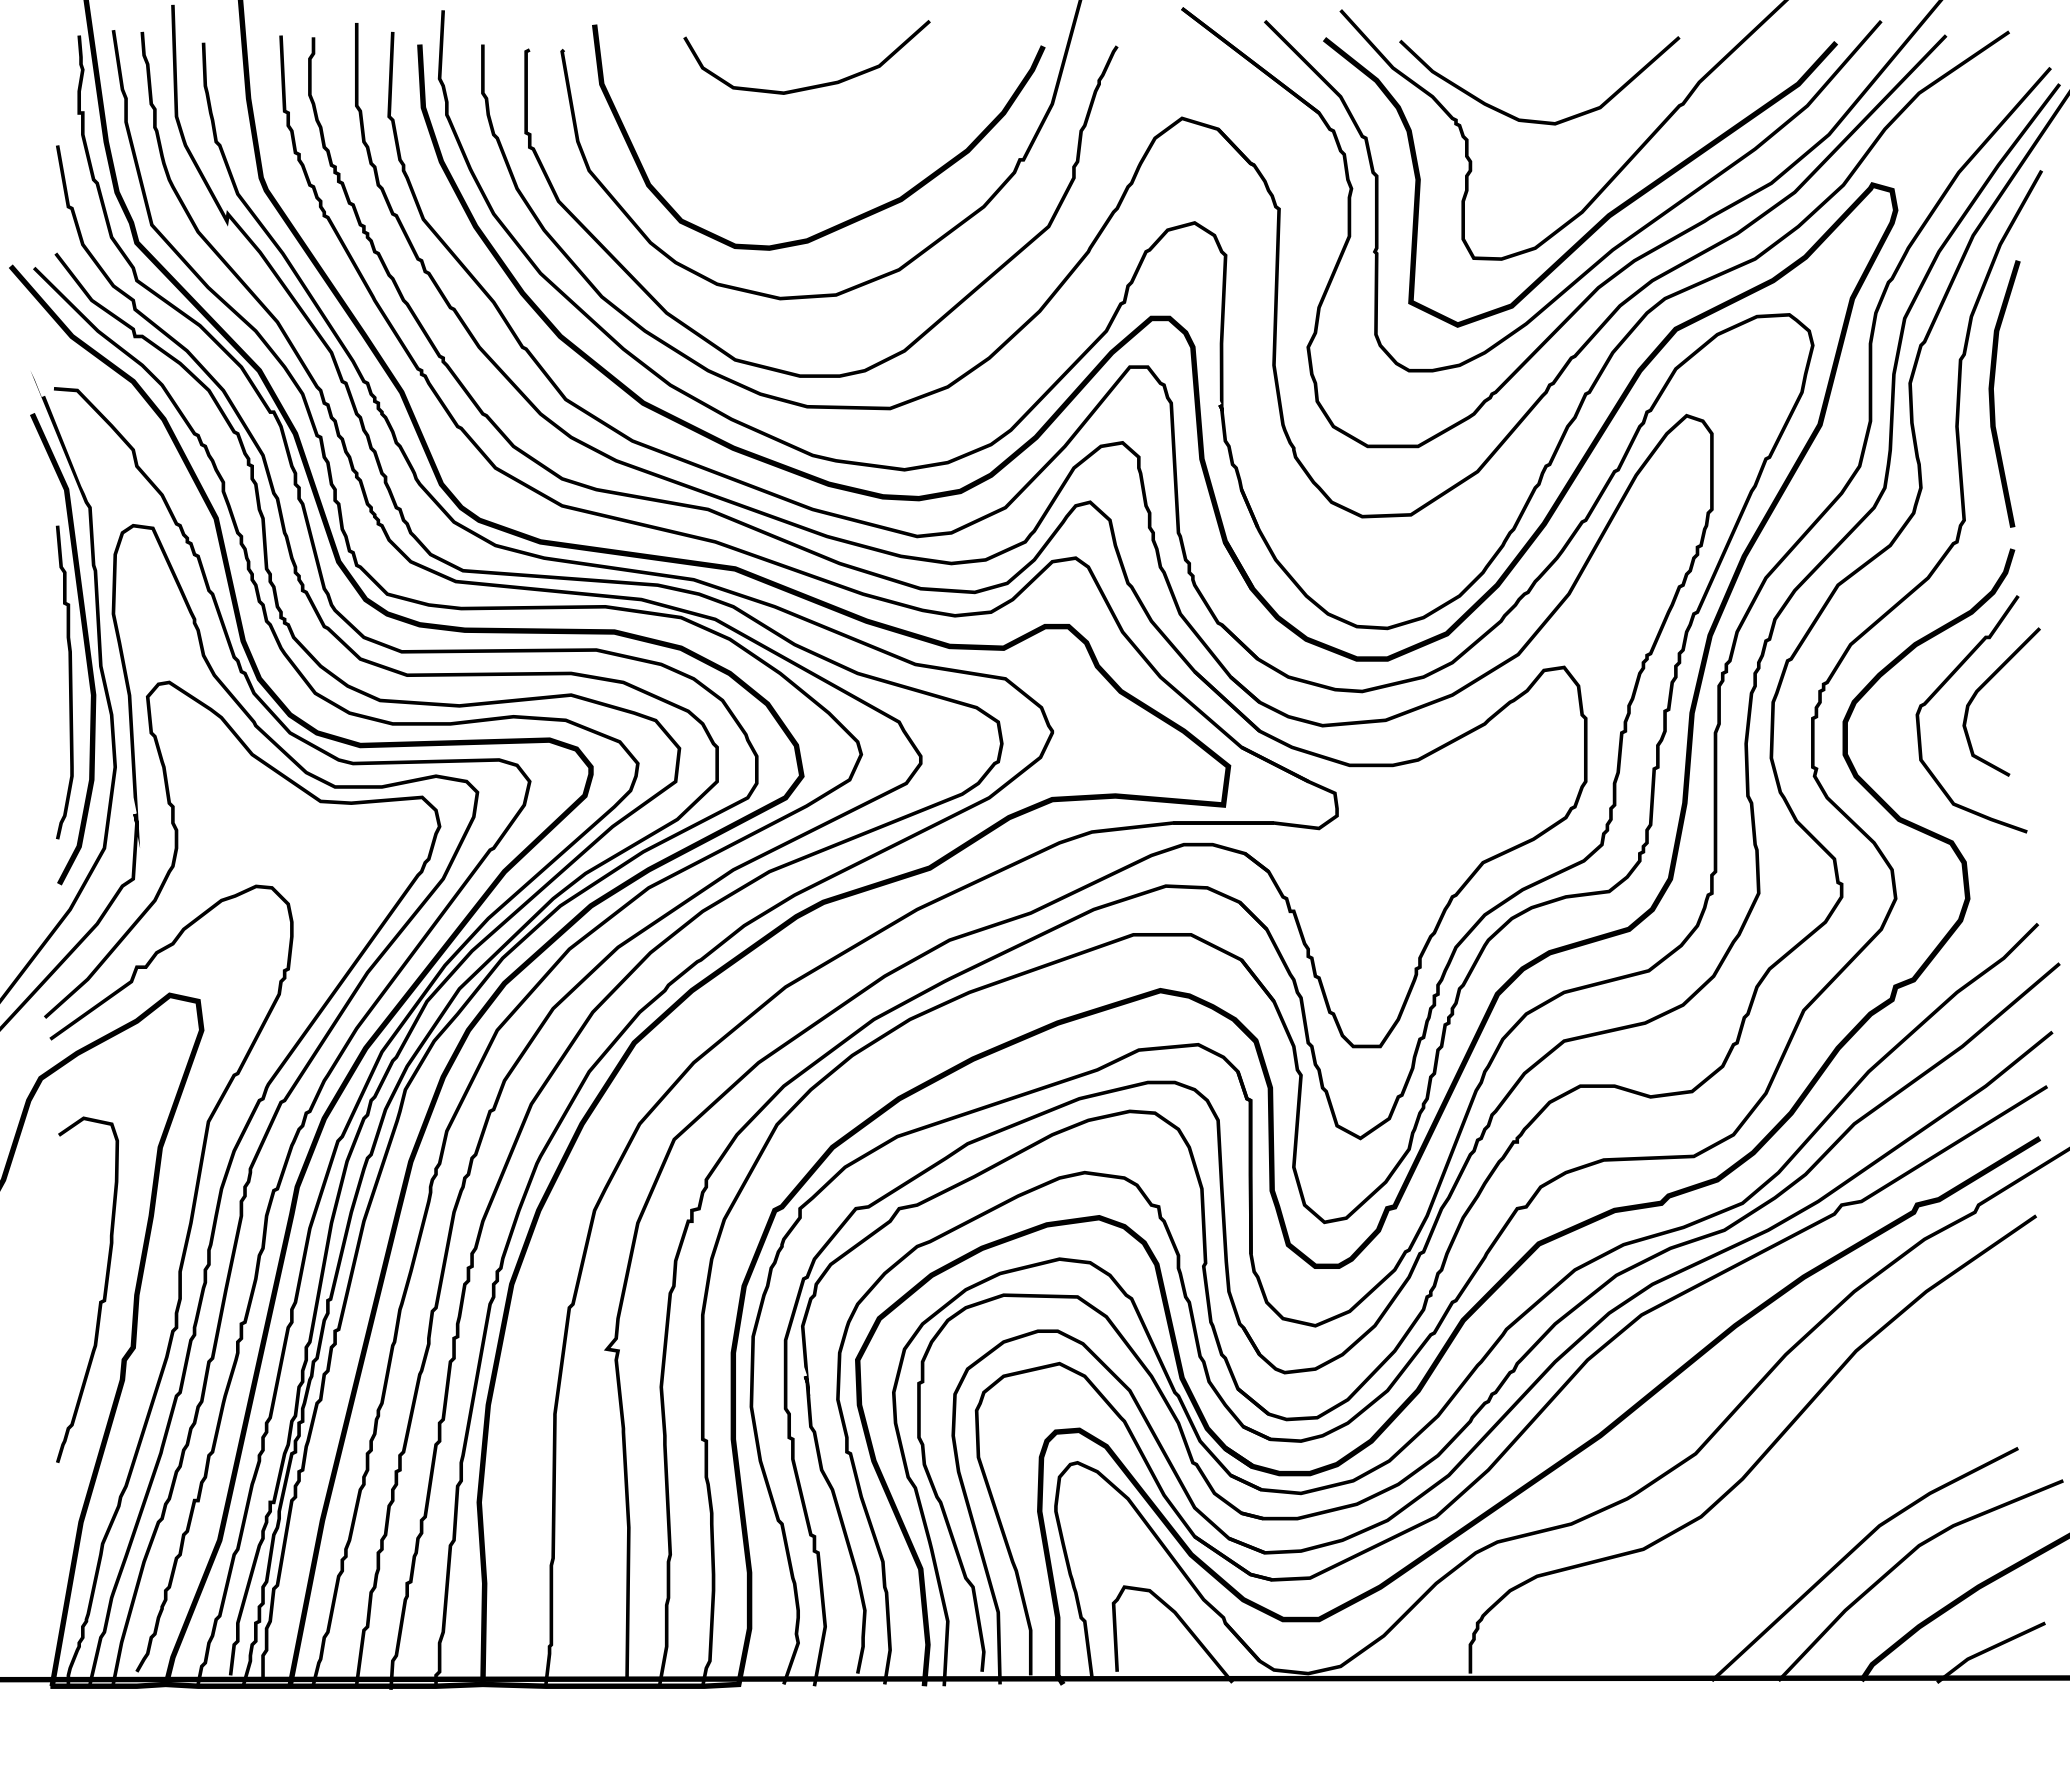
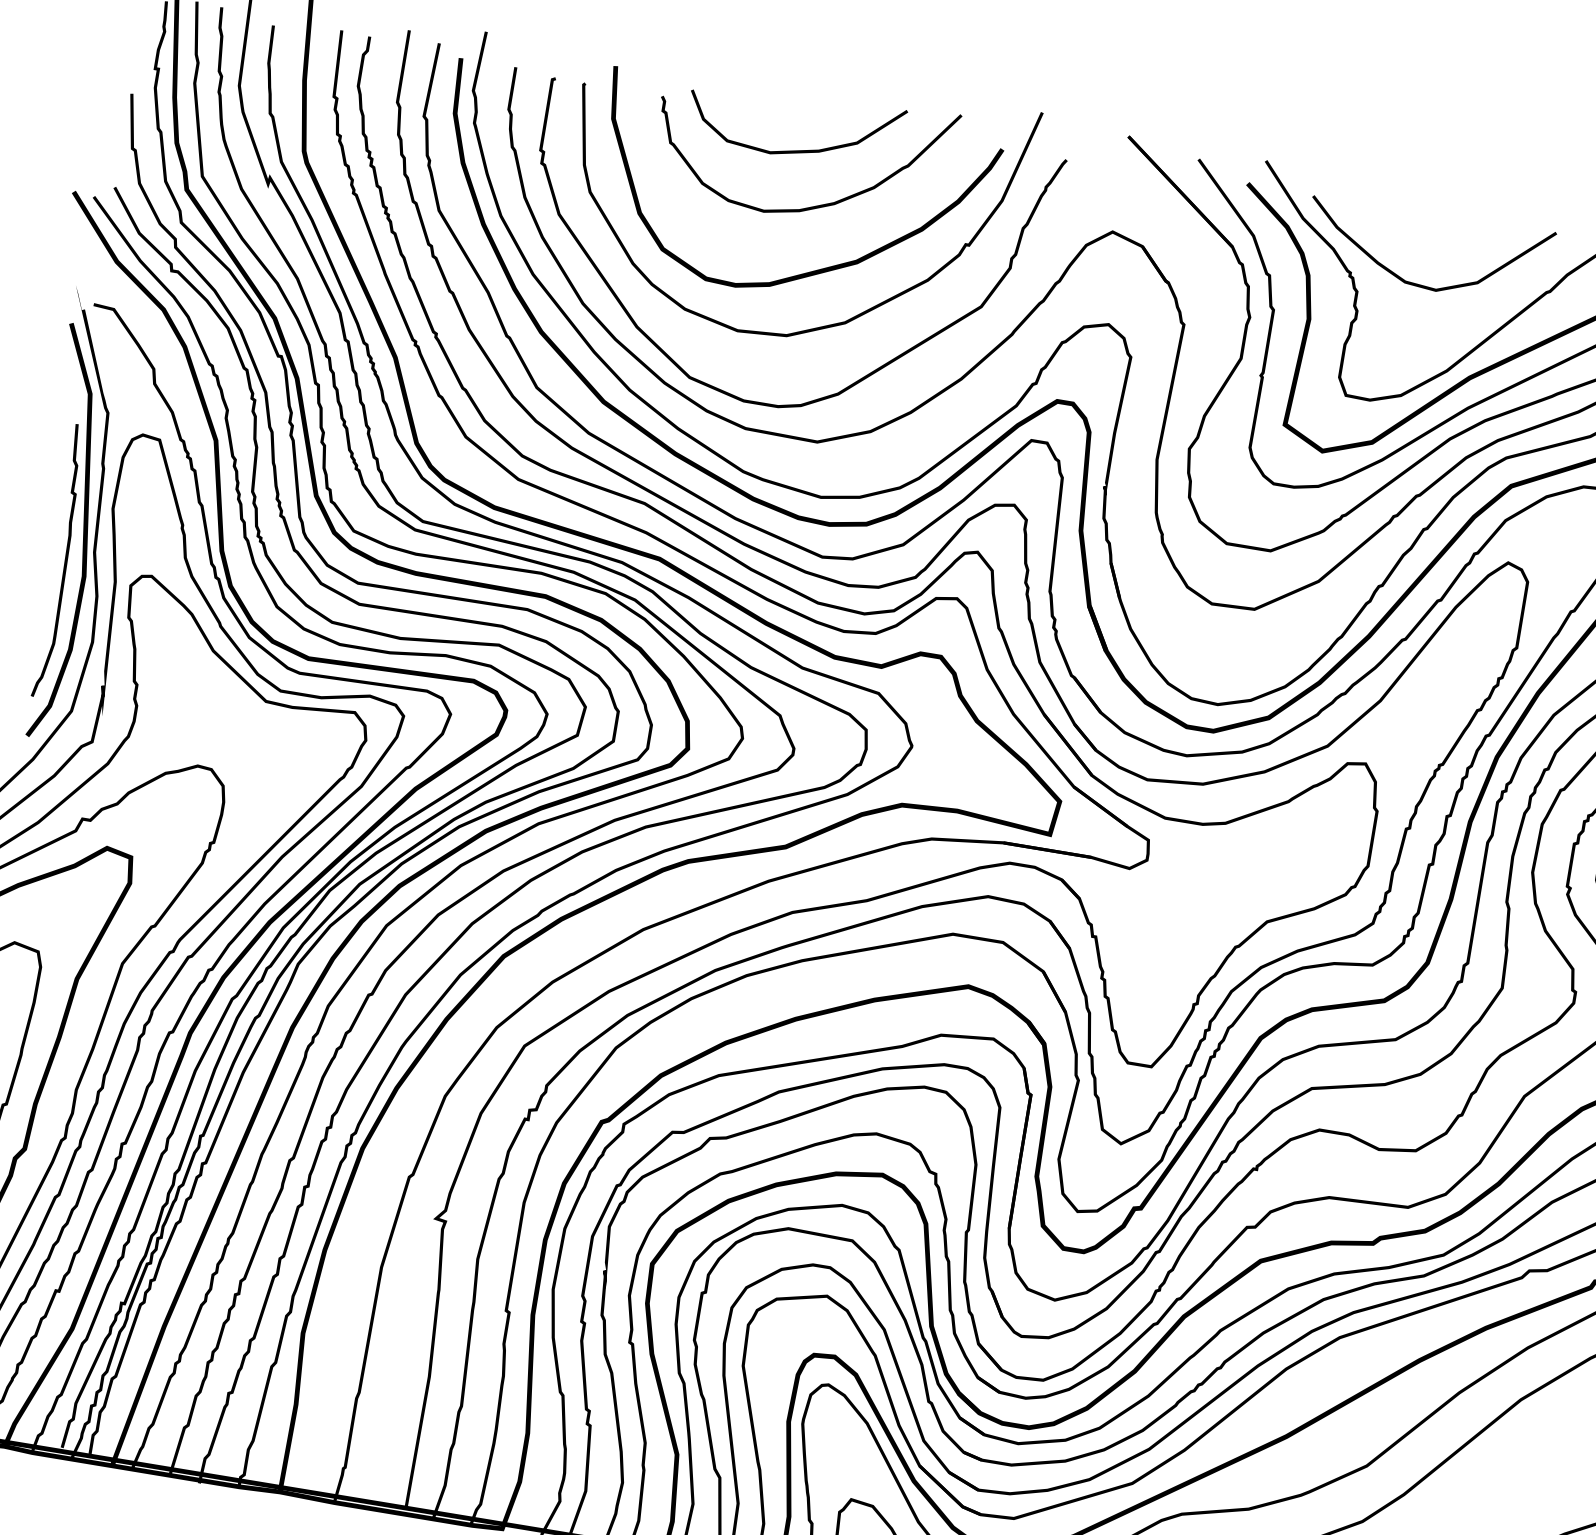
curve: (842, 144) -> (813, 205), added

